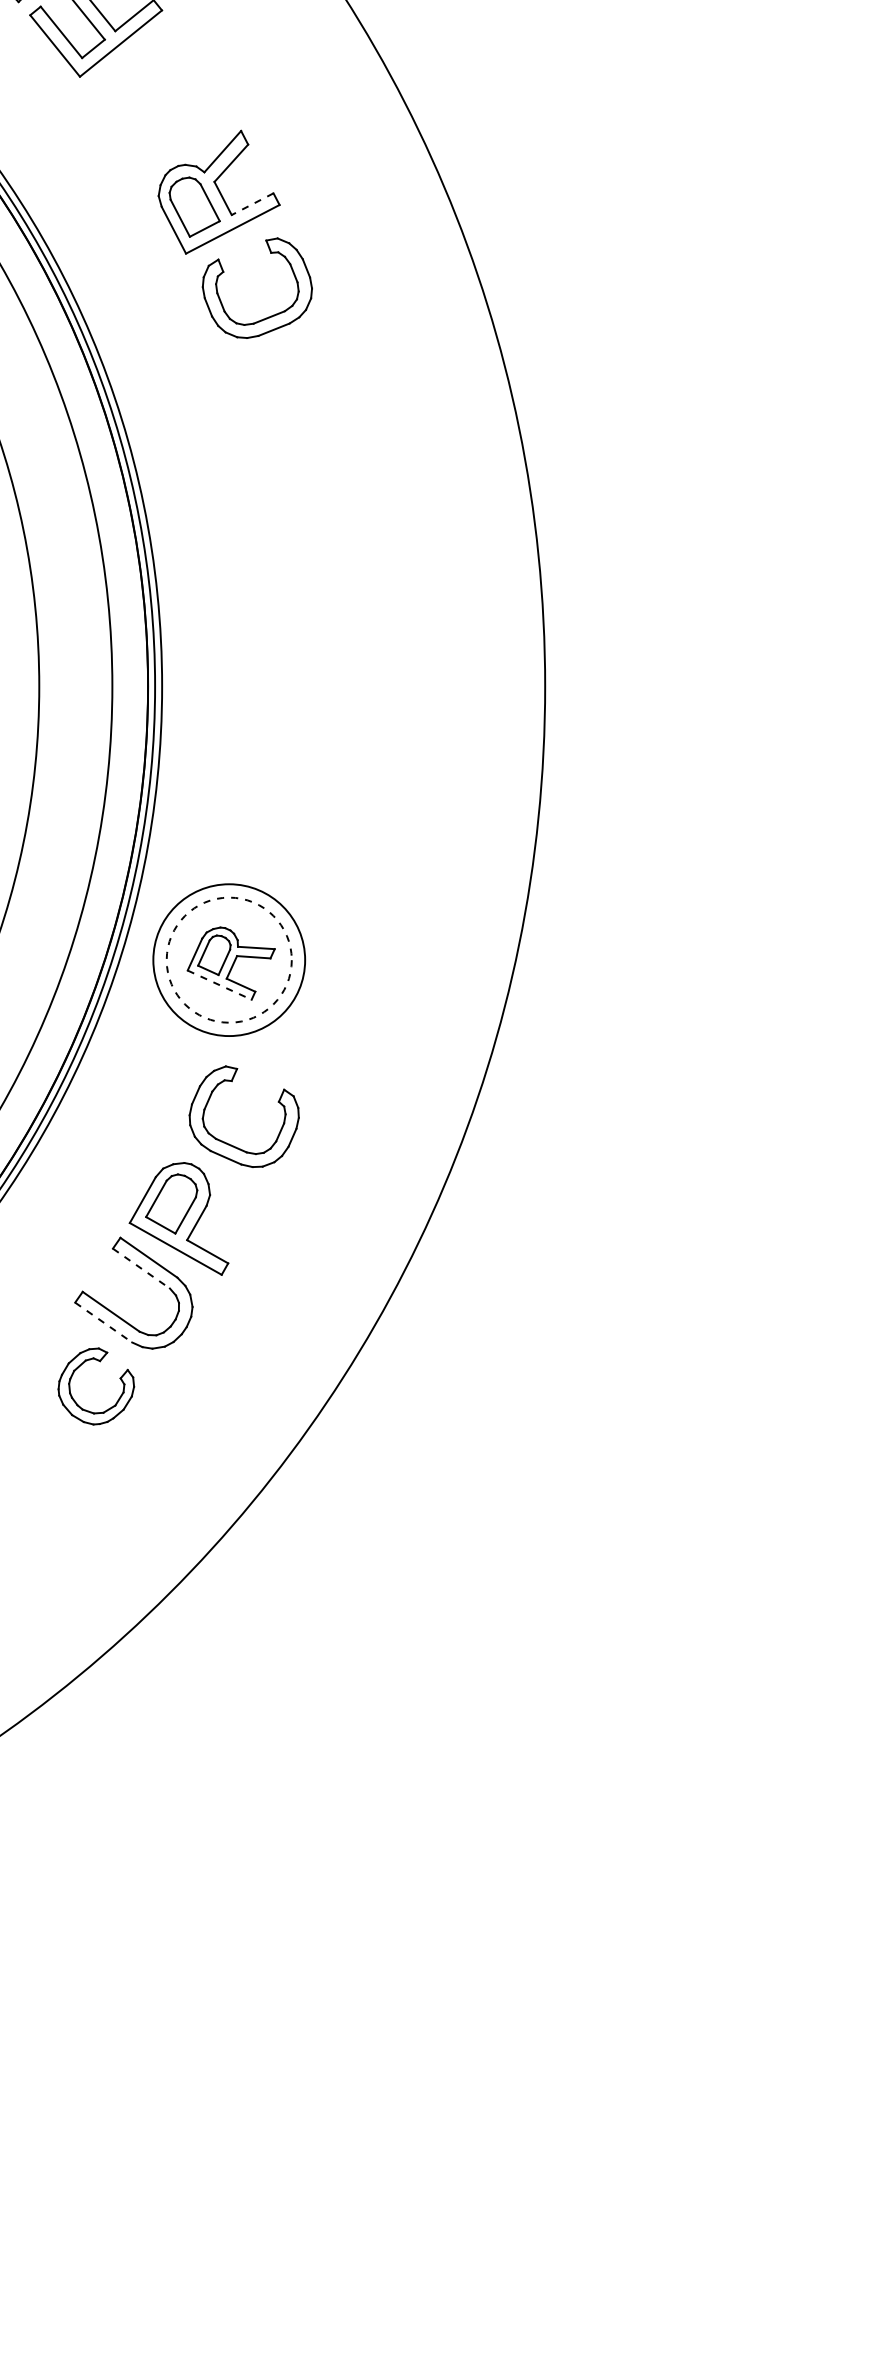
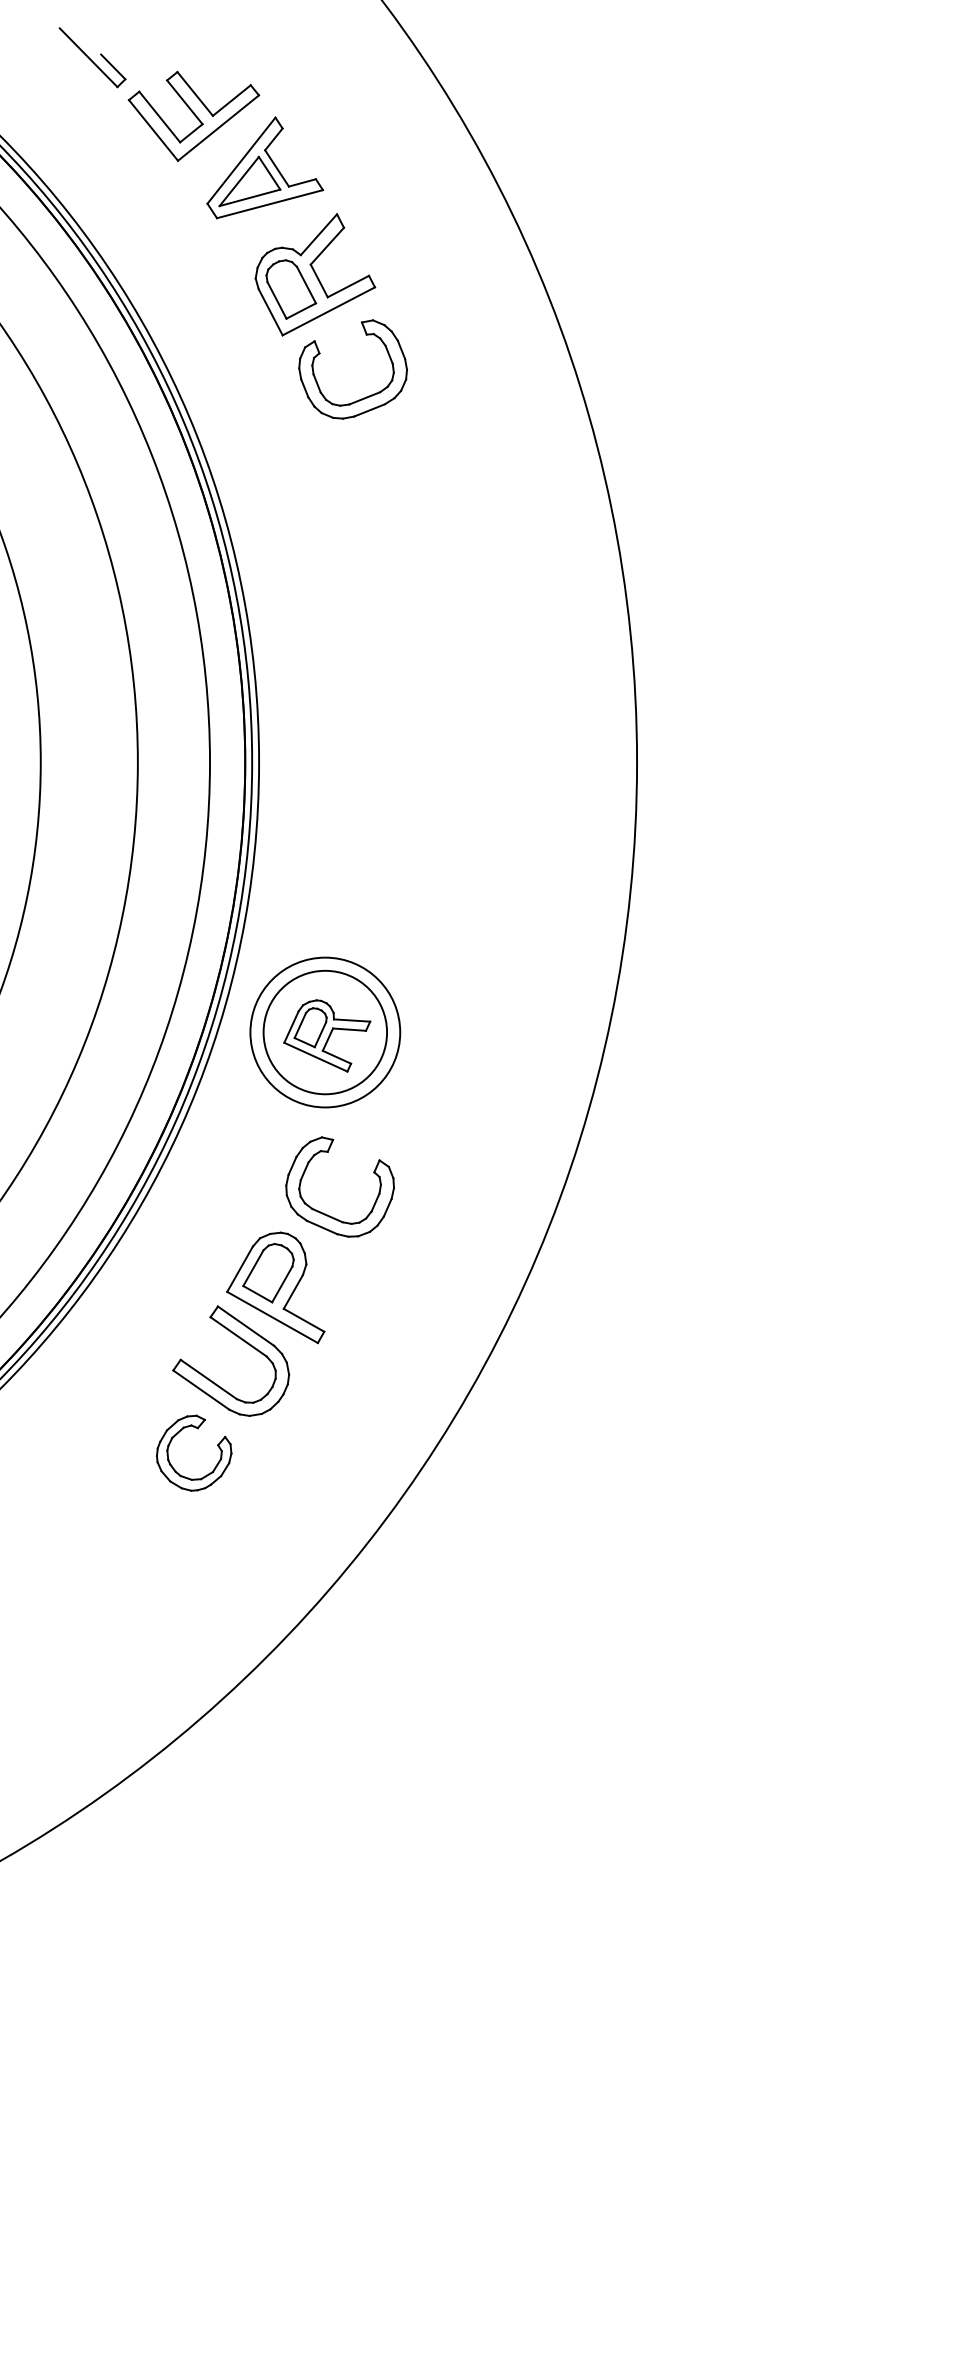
part: (168, 83) -> (265, 167), added
line: (251, 204) -> (347, 286), dashed -> solid
circle: (229, 960) -> (325, 1032), dashed -> solid
line: (219, 985) -> (315, 1057), dashed -> solid
line: (142, 1269) -> (239, 1337), dashed -> solid
line: (103, 1322) -> (201, 1390), dashed -> solid

